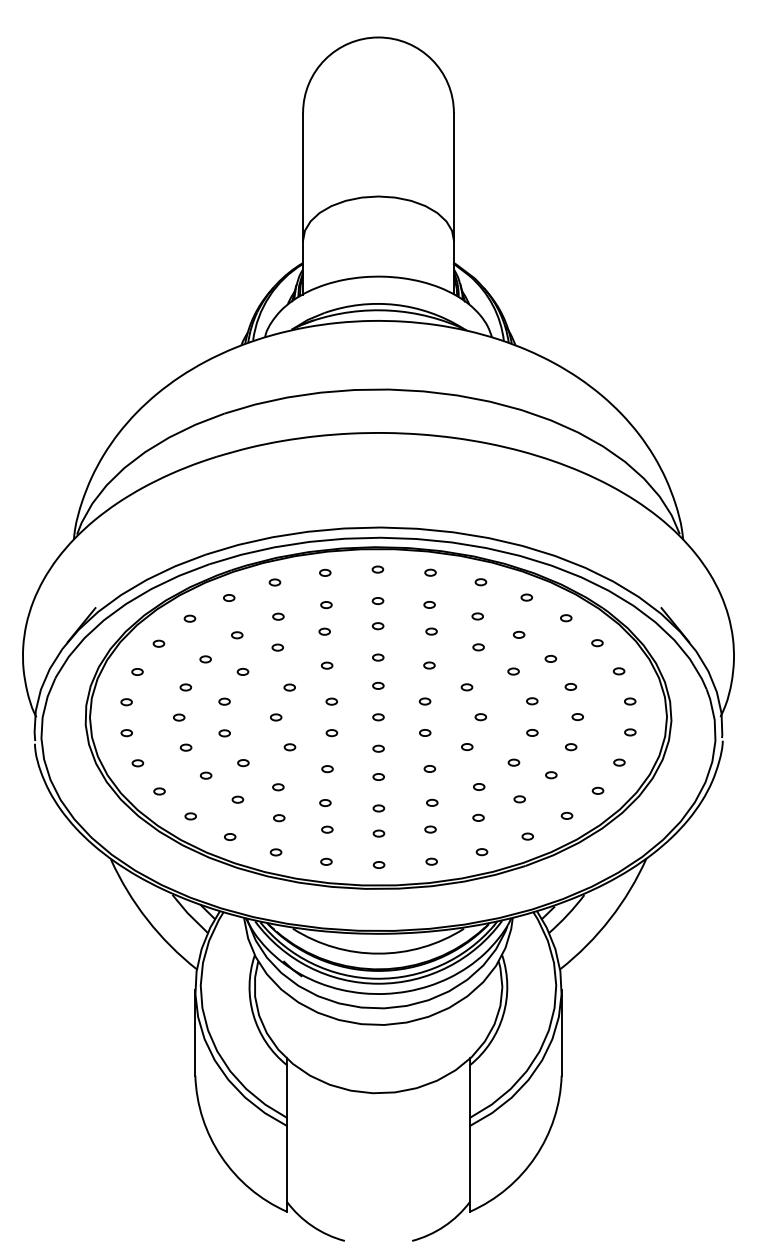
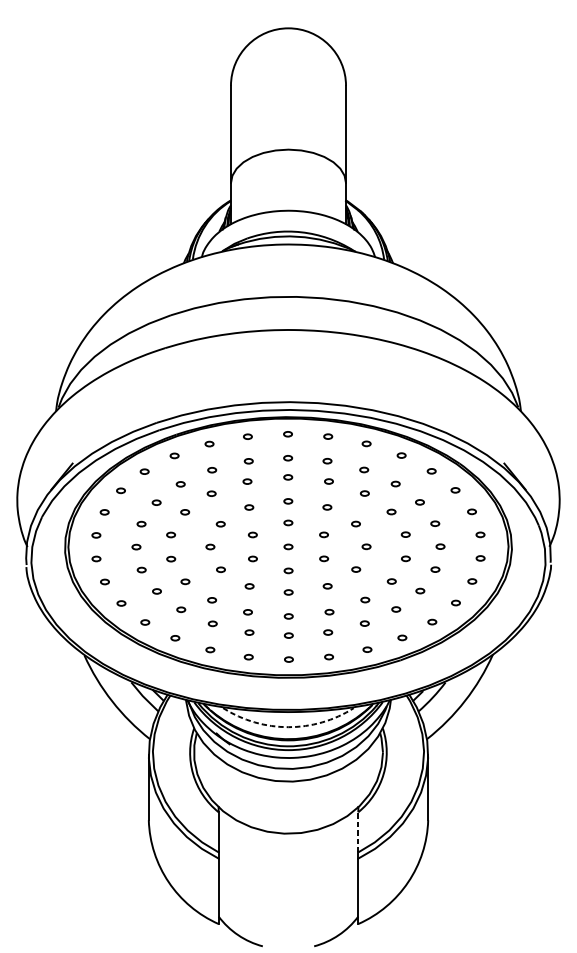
arc: (378, 953) -> (288, 727), solid -> dashed
line: (470, 1090) -> (358, 831), solid -> dashed

